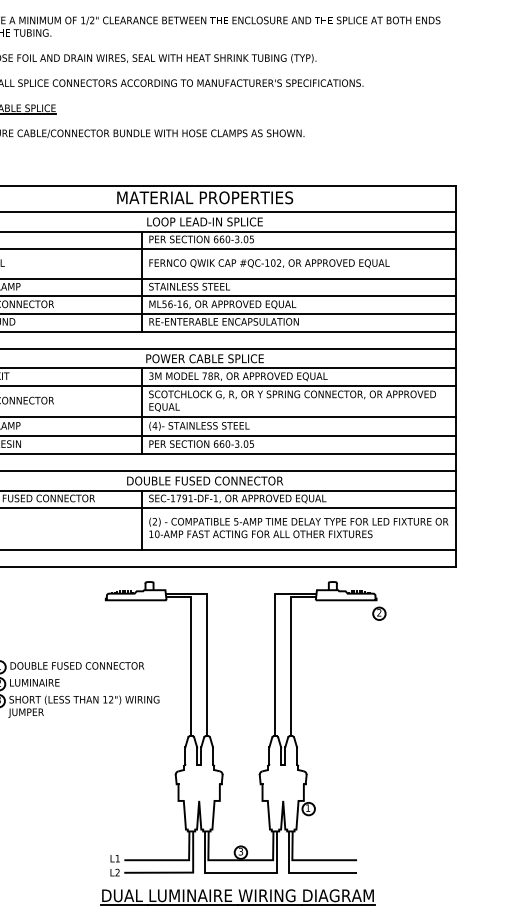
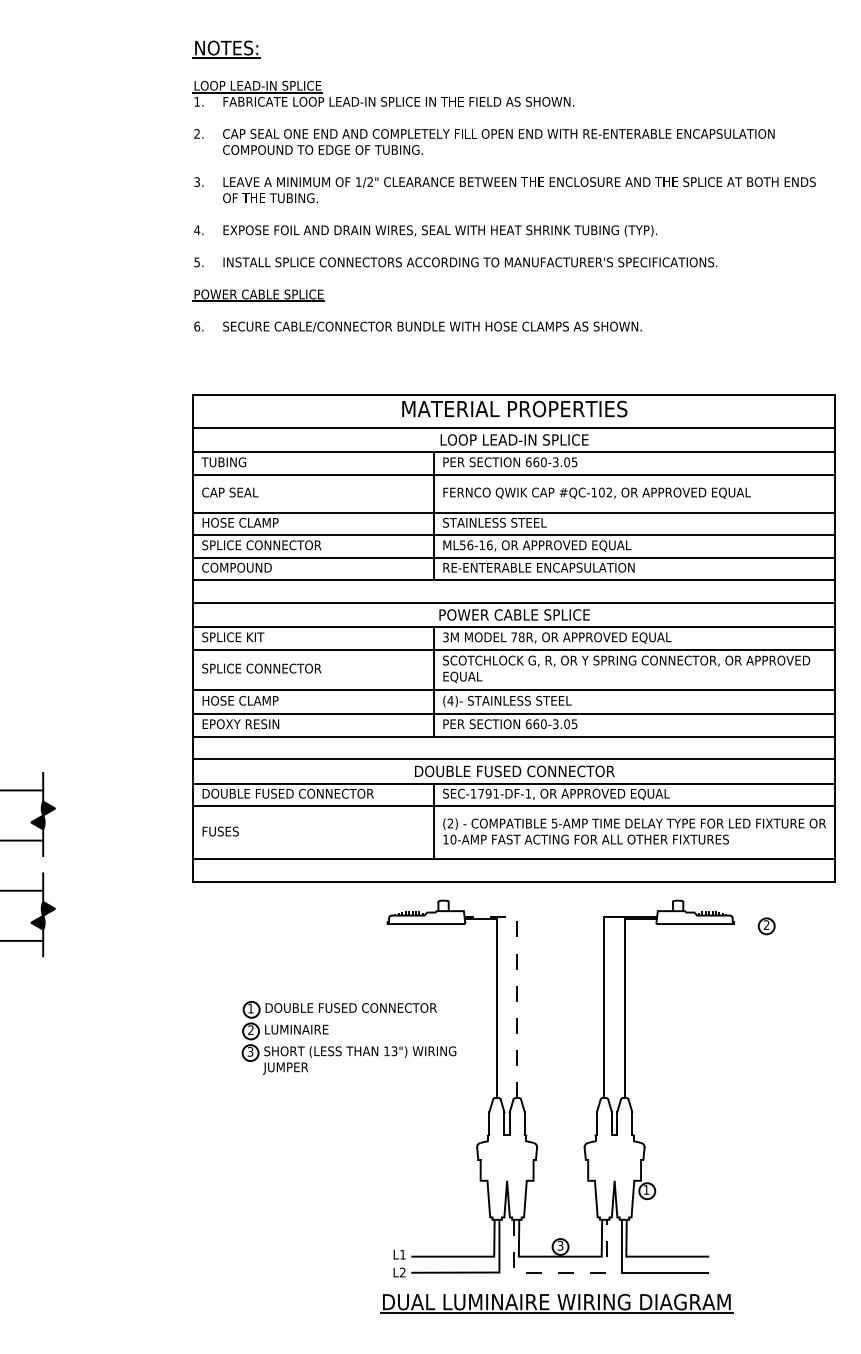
part: (379, 613) -> (766, 926), moved
line: (207, 643) -> (517, 979), solid -> dashed
text: (111, 699) -> (394, 1051), 12") -> 13")
line: (241, 872) -> (561, 1272), solid -> dashed

